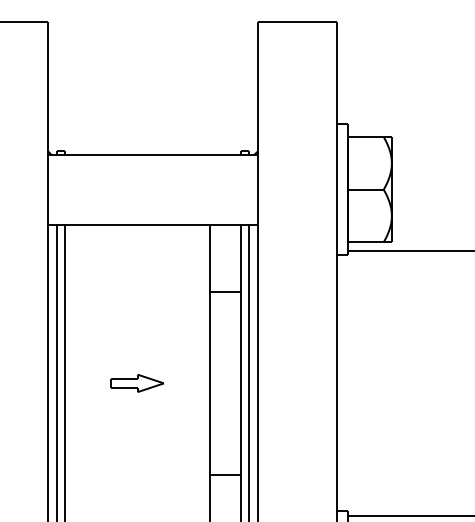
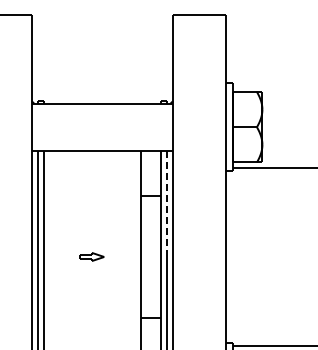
line: (248, 303) -> (166, 203), solid -> dashed
part: (136, 382) -> (91, 256), size x0.7

